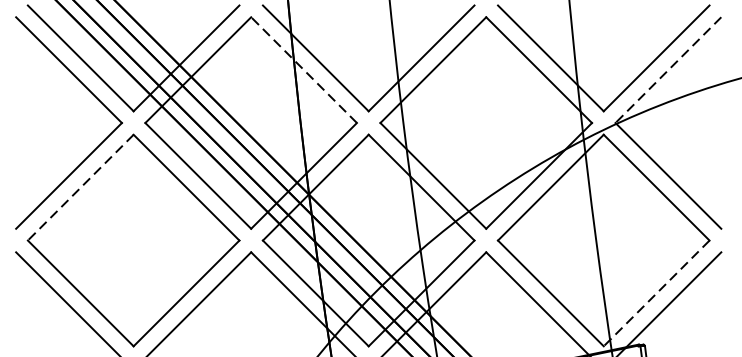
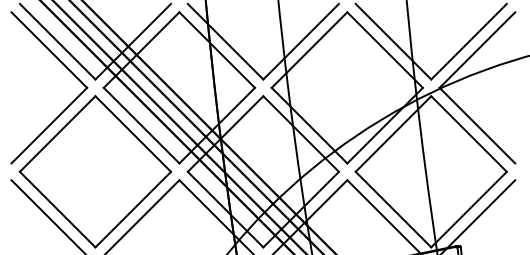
line: (303, 69) -> (216, 49), dashed -> solid
line: (668, 70) -> (477, 50), dashed -> solid
line: (80, 188) -> (57, 134), dashed -> solid
line: (655, 293) -> (468, 209), dashed -> solid

